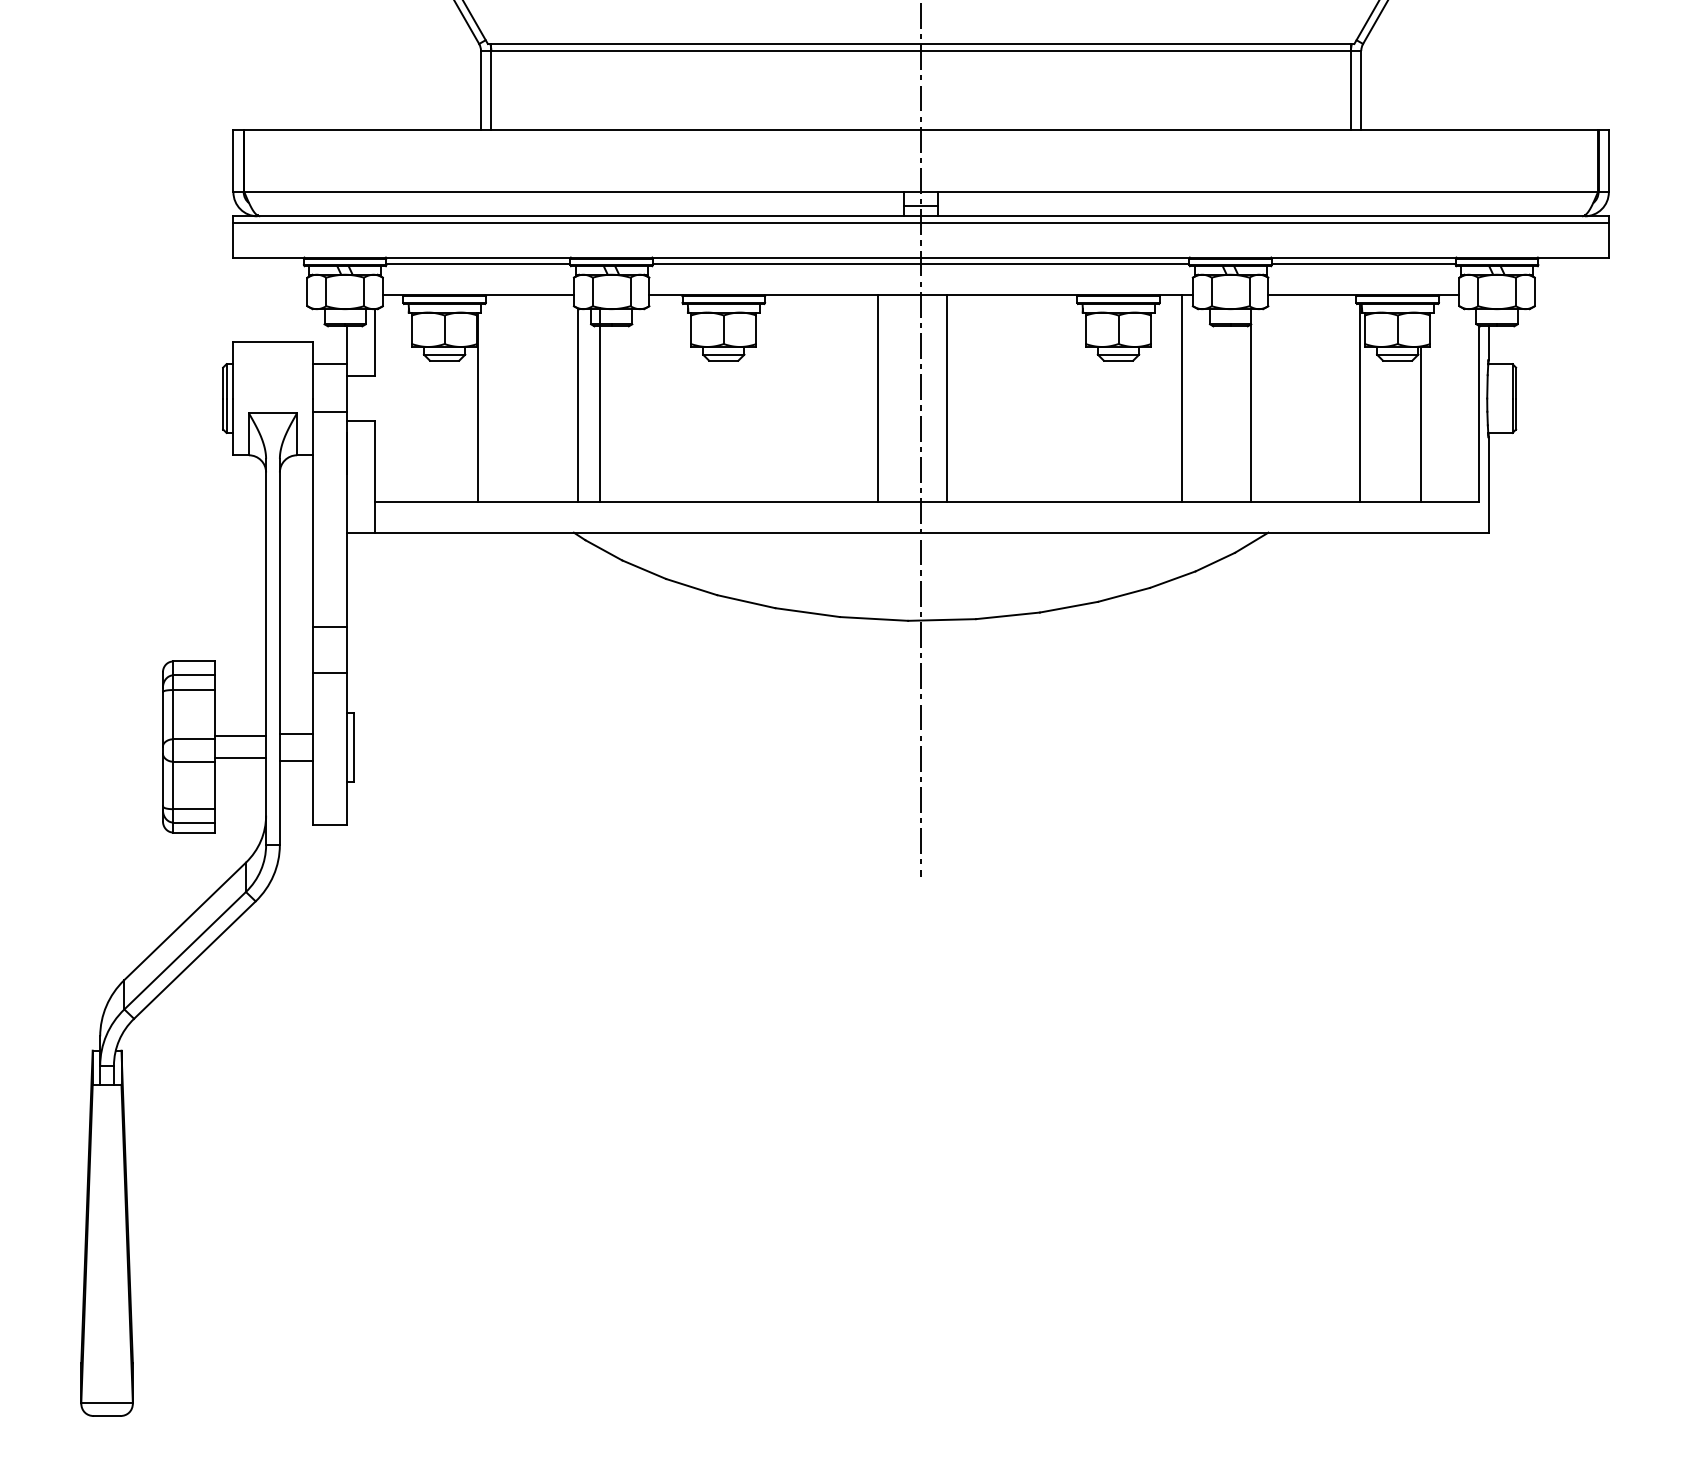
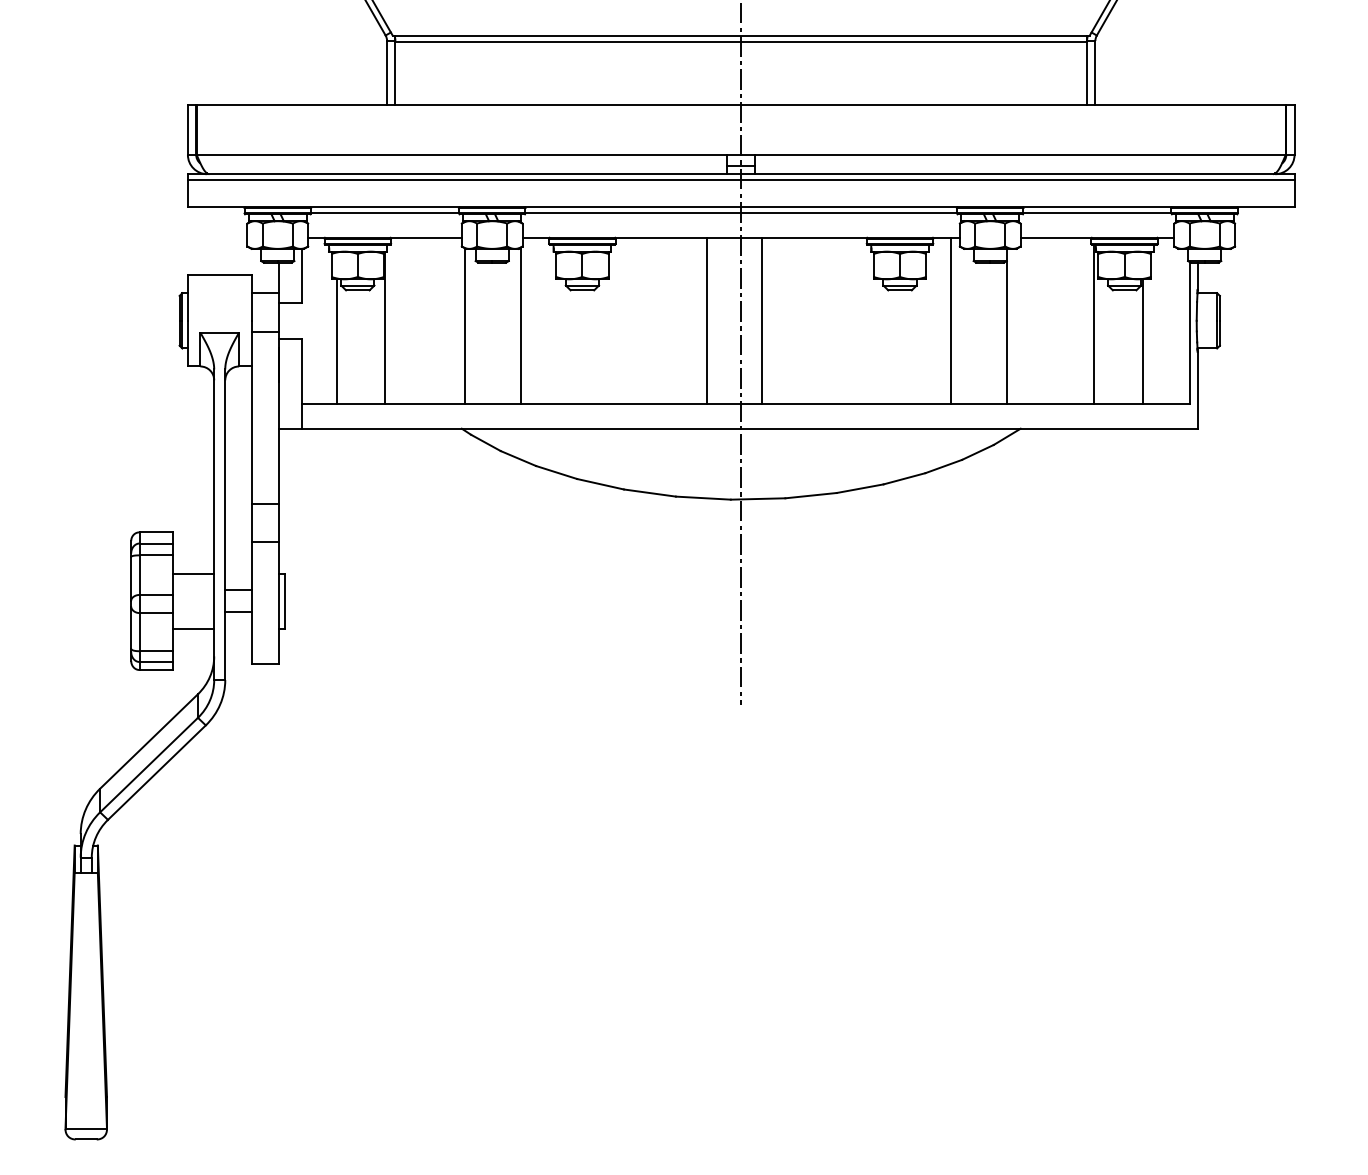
line: (600, 404) -> (521, 325), moved
line: (418, 423) -> (336, 340), added
line: (240, 735) -> (193, 628), moved
line: (240, 757) -> (193, 573), moved

